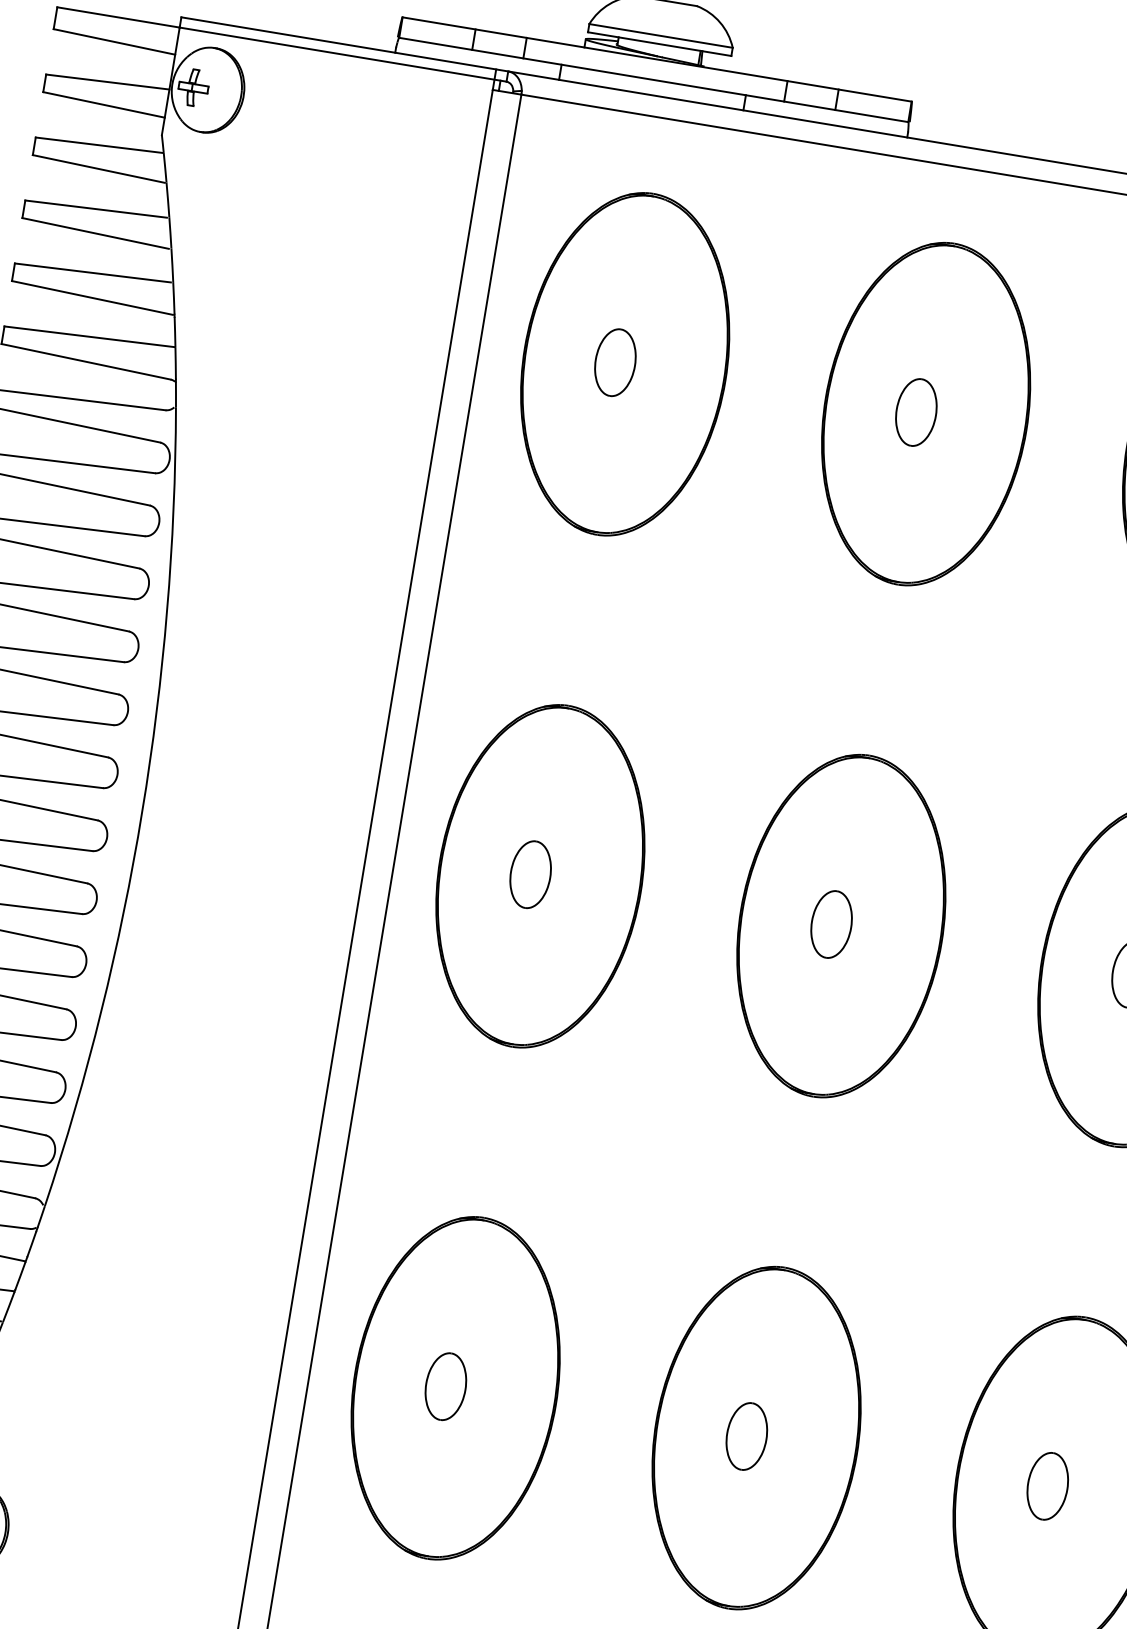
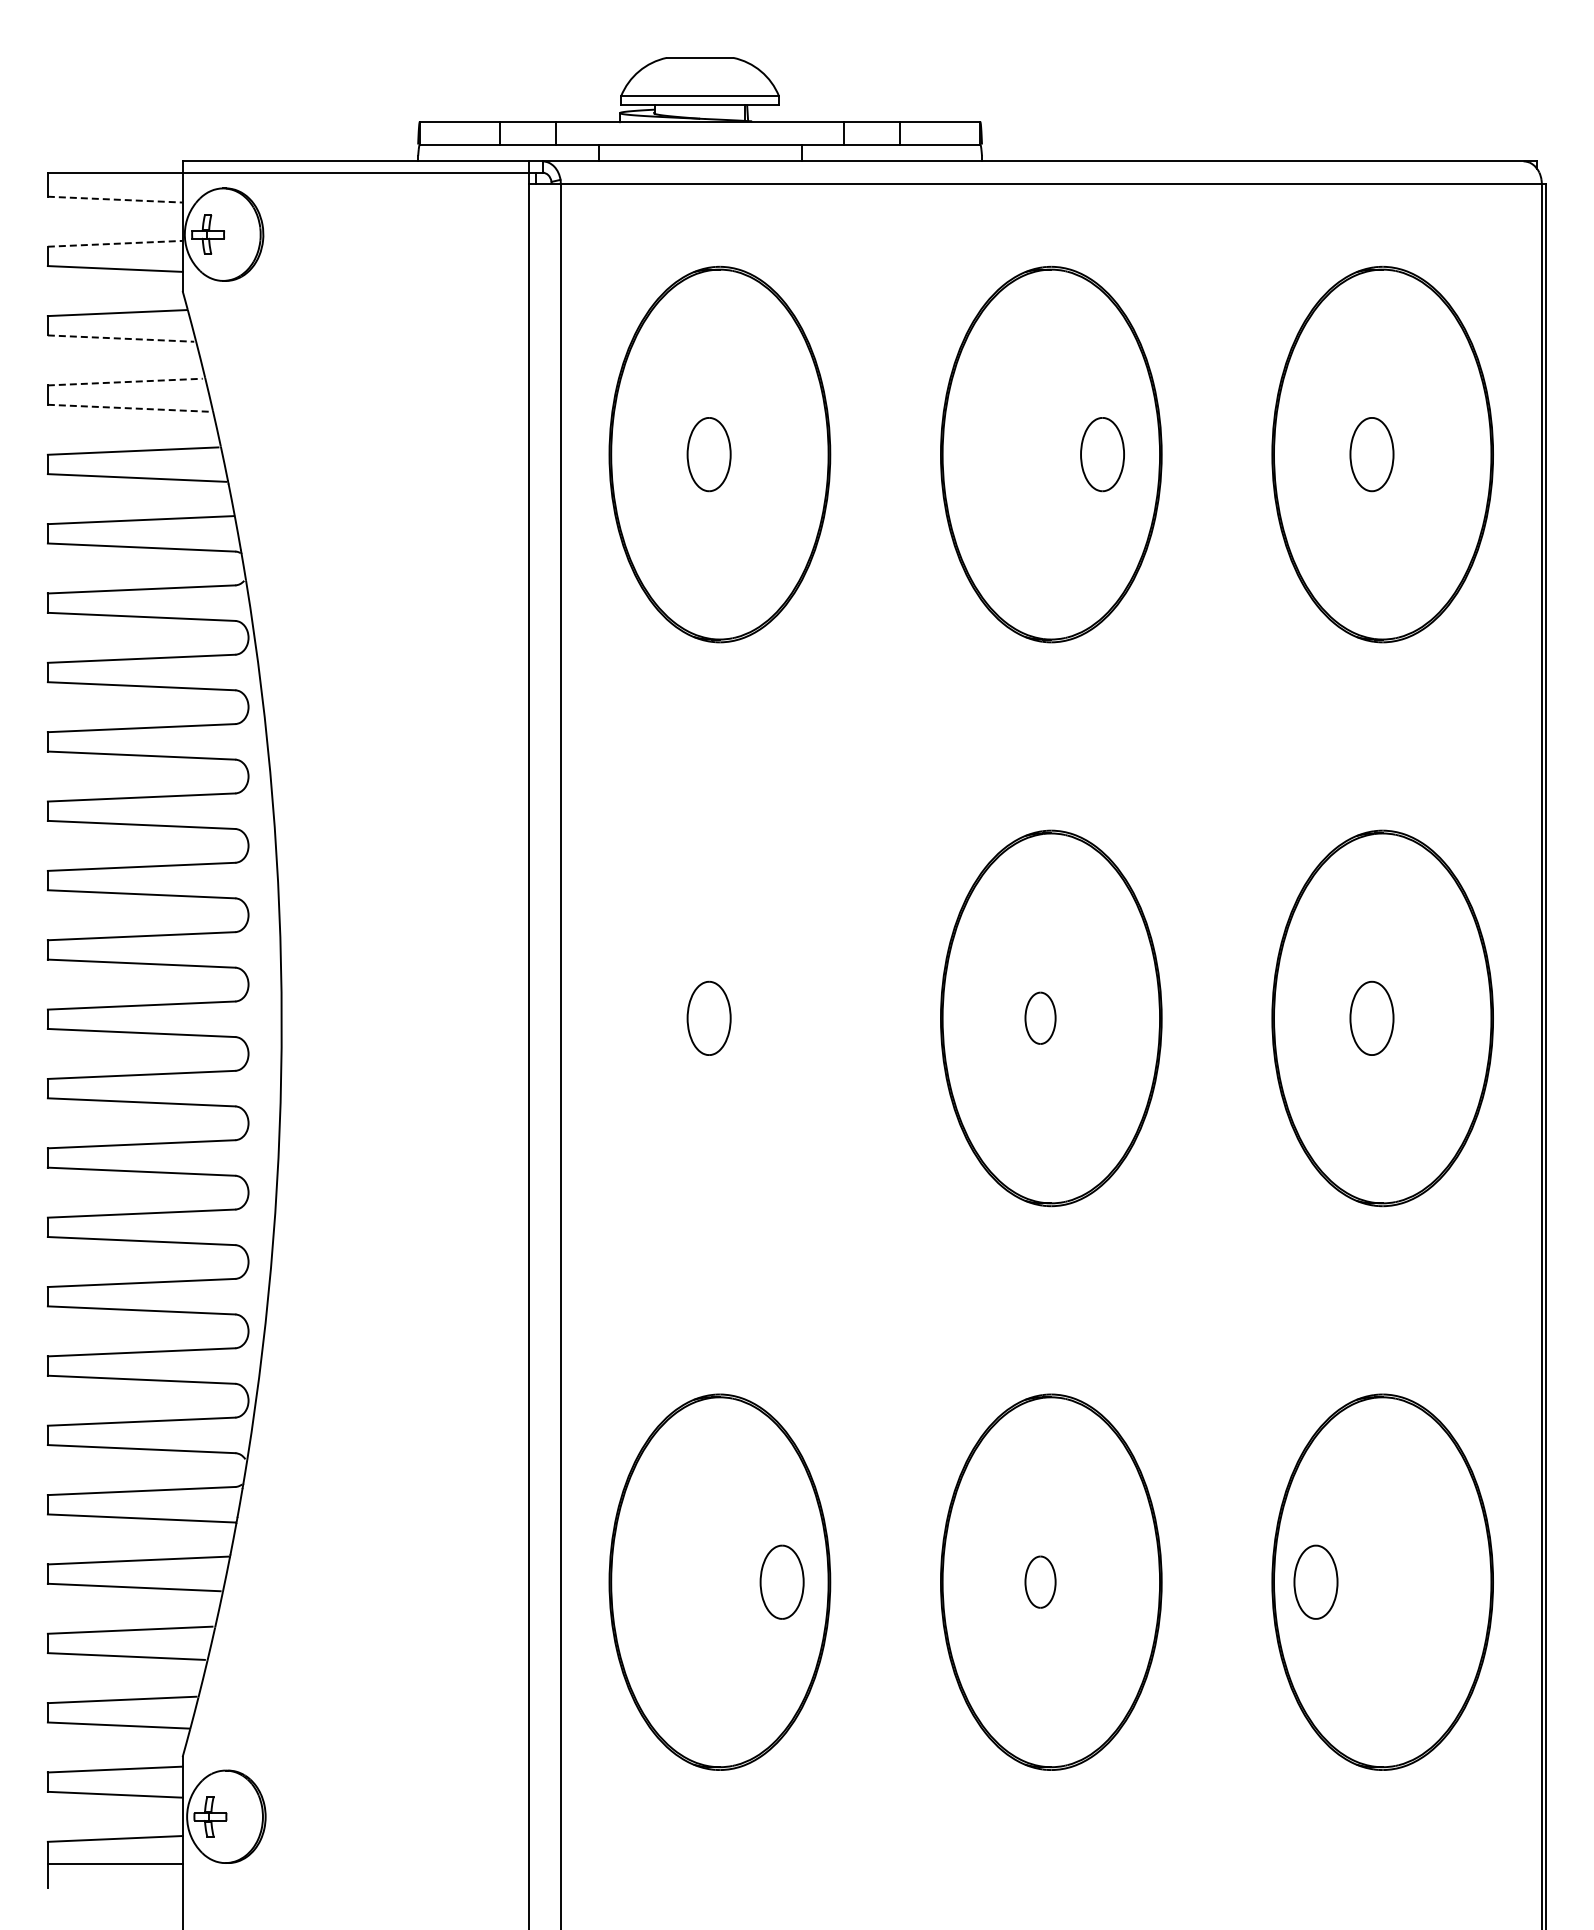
line: (114, 41) -> (115, 199), solid -> dashed
line: (108, 81) -> (115, 243), solid -> dashed
line: (99, 168) -> (121, 338), solid -> dashed
line: (96, 209) -> (125, 382), solid -> dashed
line: (95, 233) -> (129, 408), solid -> dashed
part: (916, 412) -> (1102, 454), moved
part: (540, 876) -> (719, 1018), removed
part: (831, 923) -> (1040, 1017), size x0.7
part: (445, 1385) -> (781, 1581), moved
part: (746, 1435) -> (1040, 1581), size x0.7
part: (1047, 1485) -> (1315, 1581), moved

